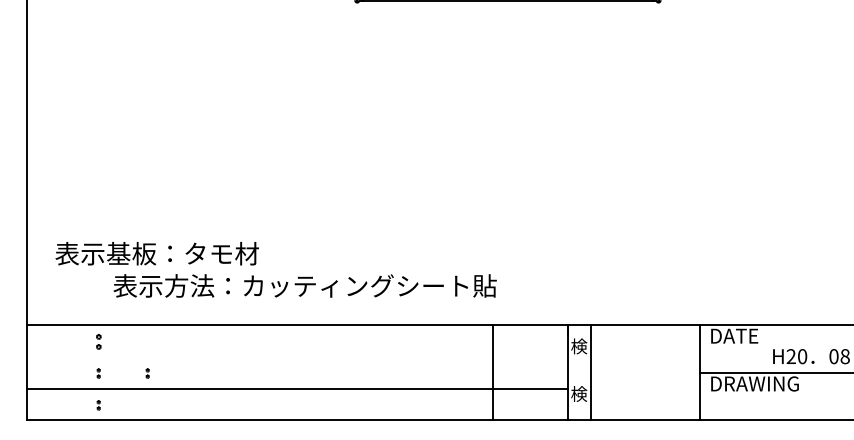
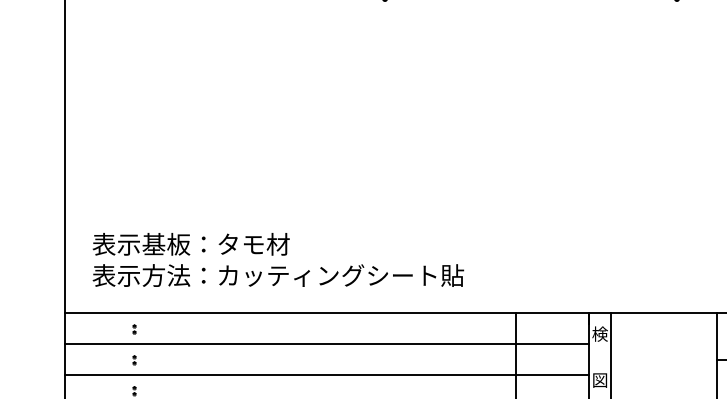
text: (304, 285) -> (277, 275), moved
part: (98, 341) -> (134, 329), size x0.62
line: (297, 356) -> (327, 343), added
part: (147, 373) -> (181, 360), removed
text: (579, 393) -> (600, 379), 検 -> 図

